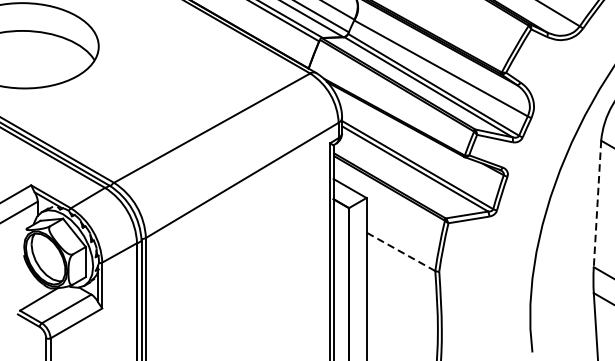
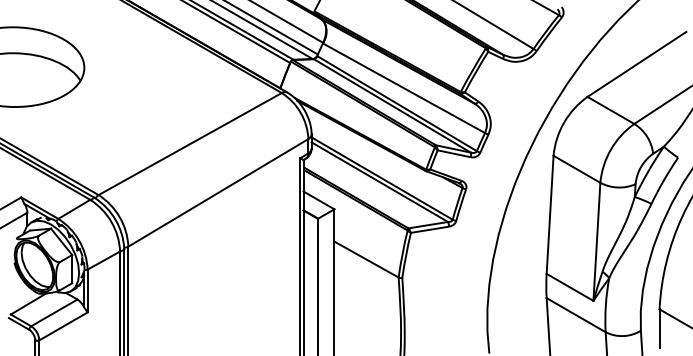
line: (597, 204) -> (550, 215), dashed -> solid
line: (400, 251) -> (366, 259), dashed -> solid

